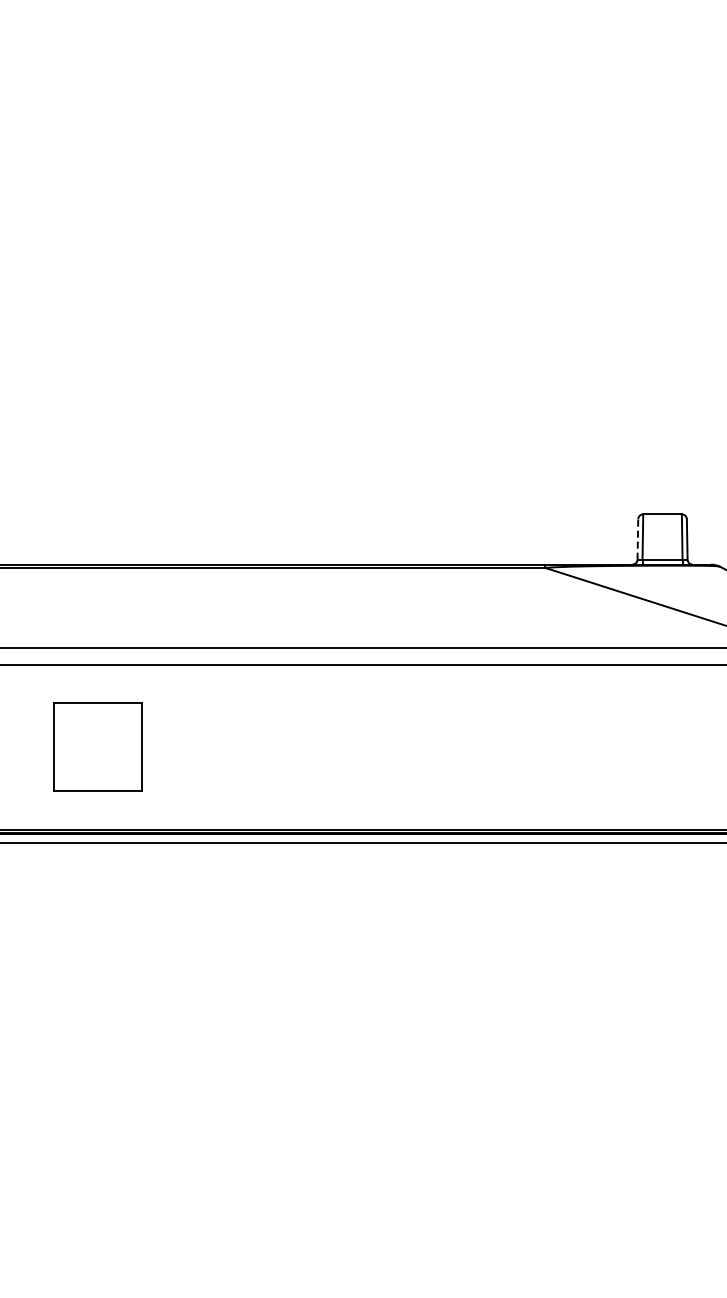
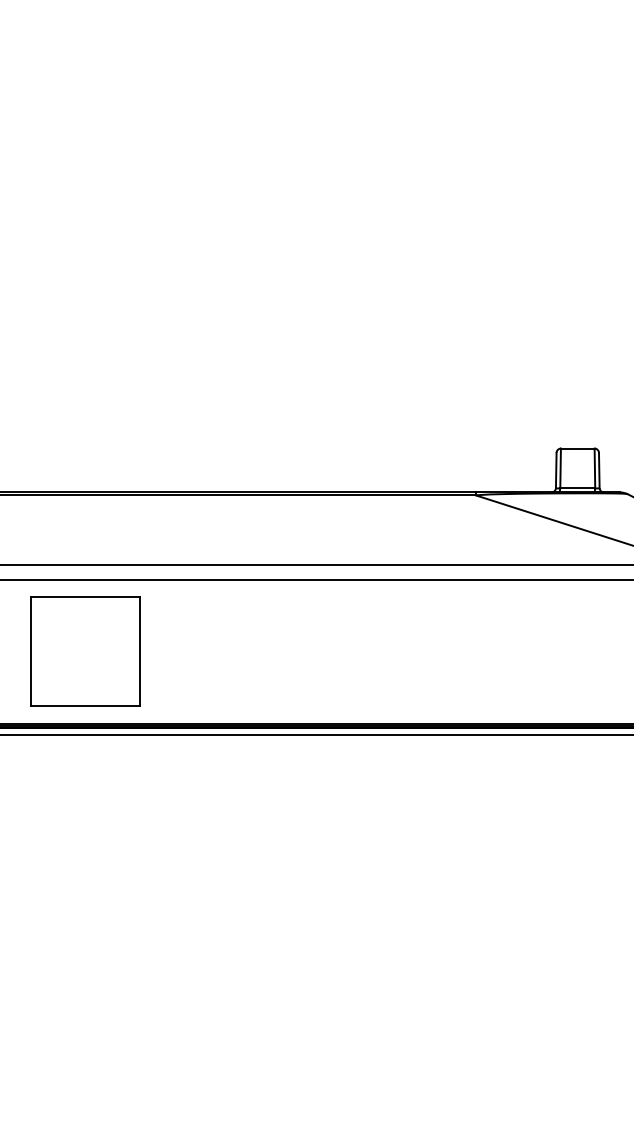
line: (637, 539) -> (555, 470), dashed -> solid
part: (97, 746) -> (85, 651), size x1.43

